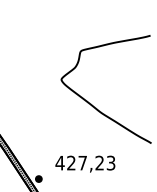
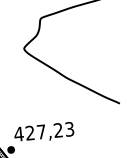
text: (85, 163) -> (44, 132), moved

